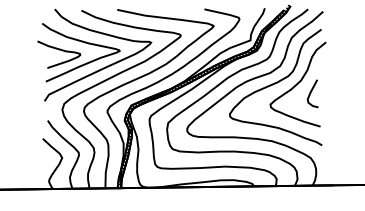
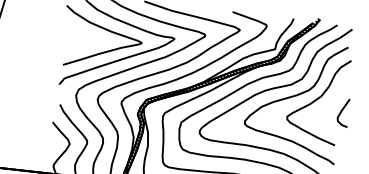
curve: (59, 50) -> (80, 35), removed
curve: (311, 93) -> (342, 112), moved

